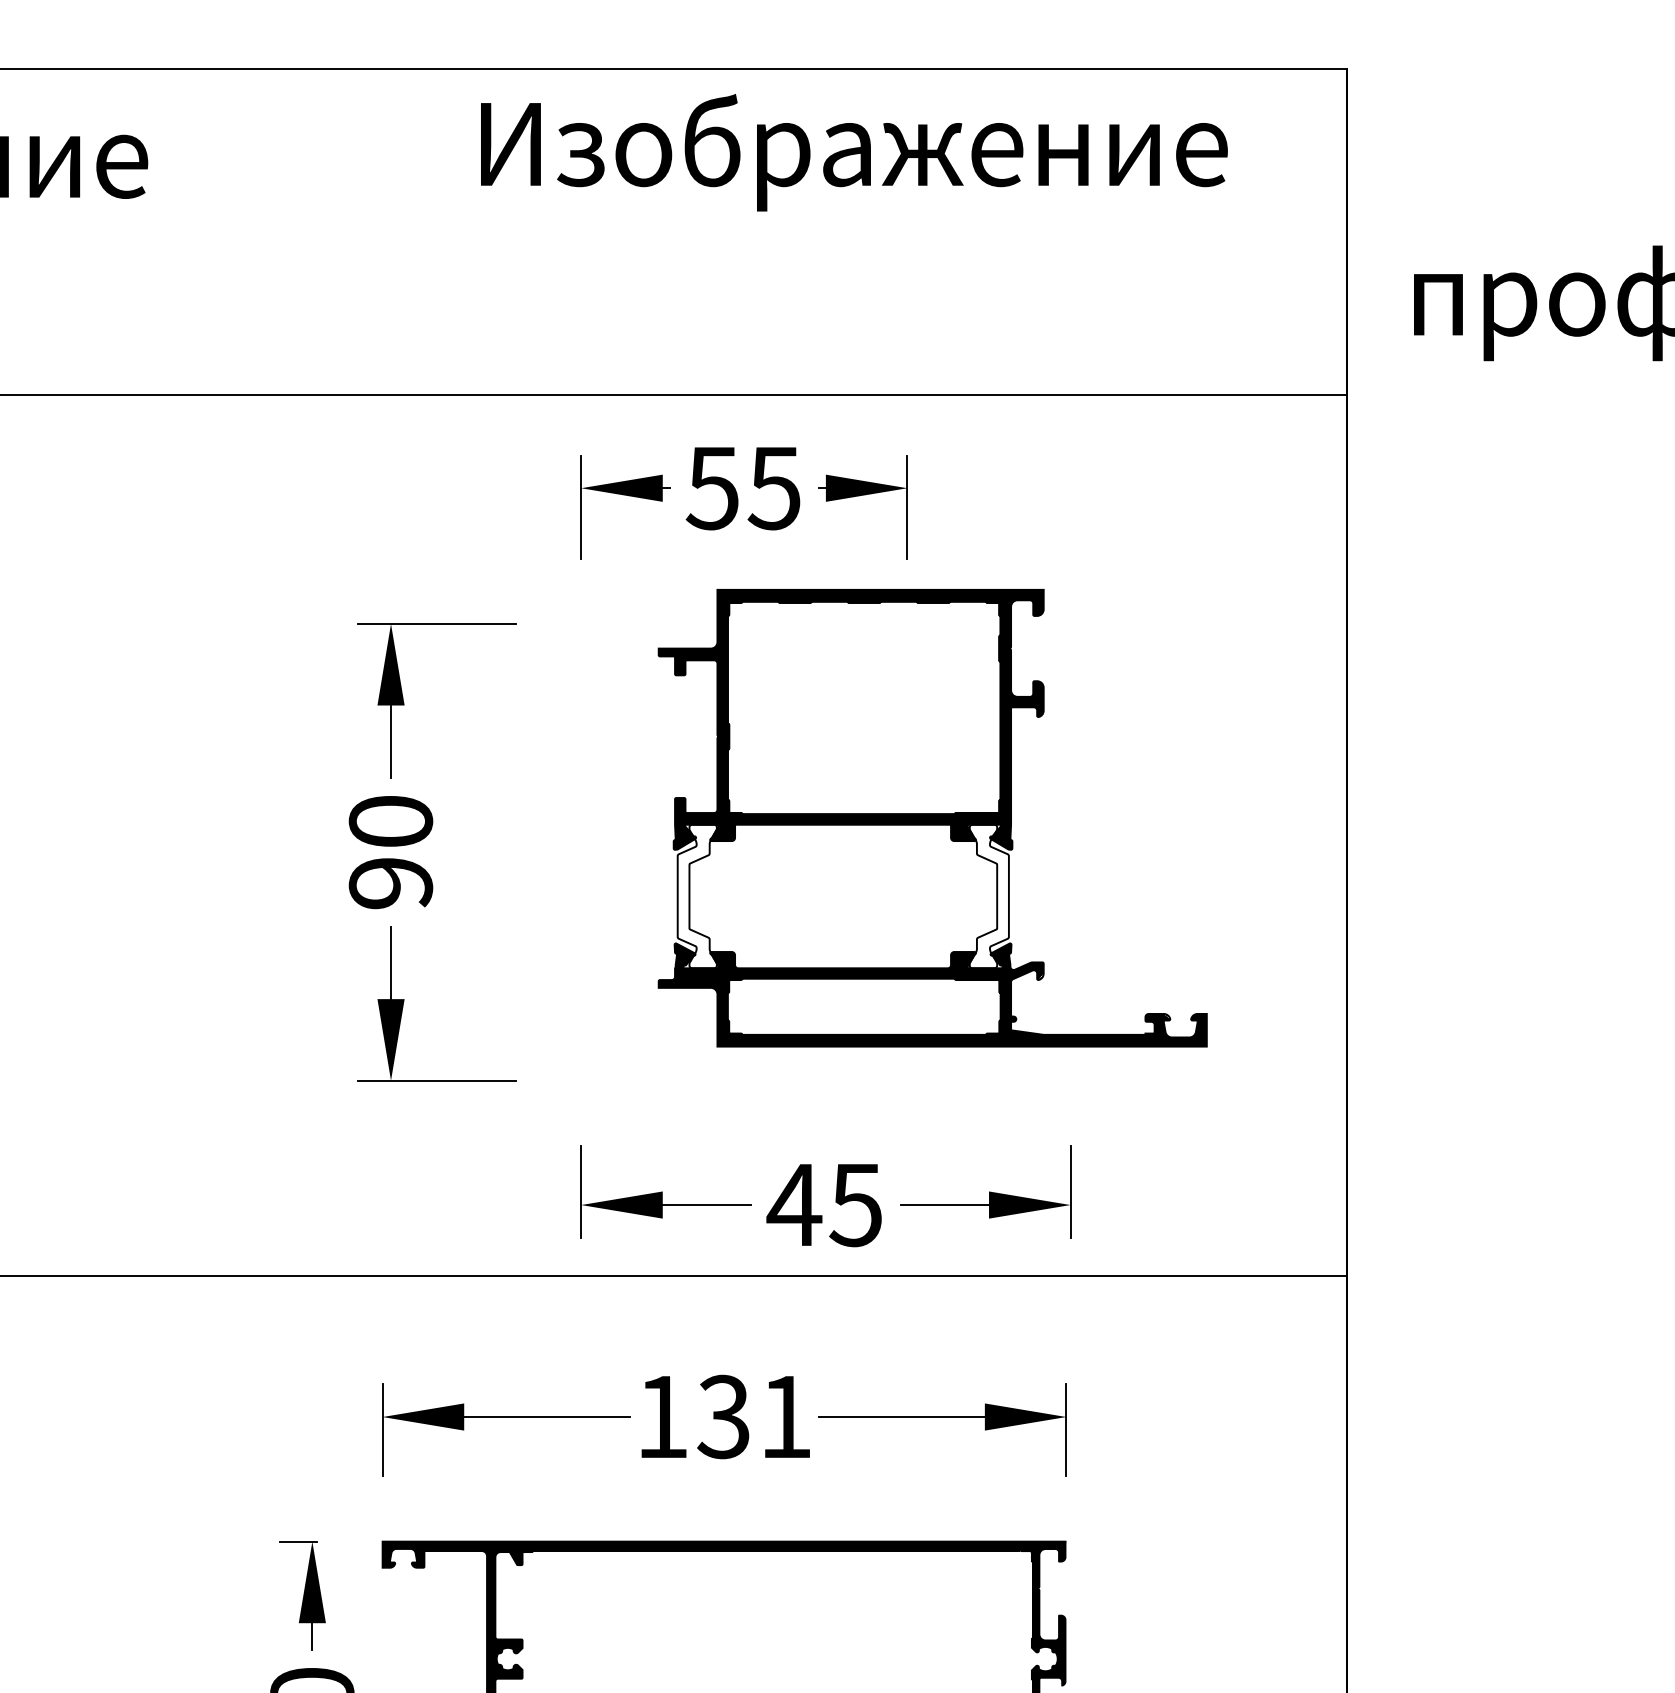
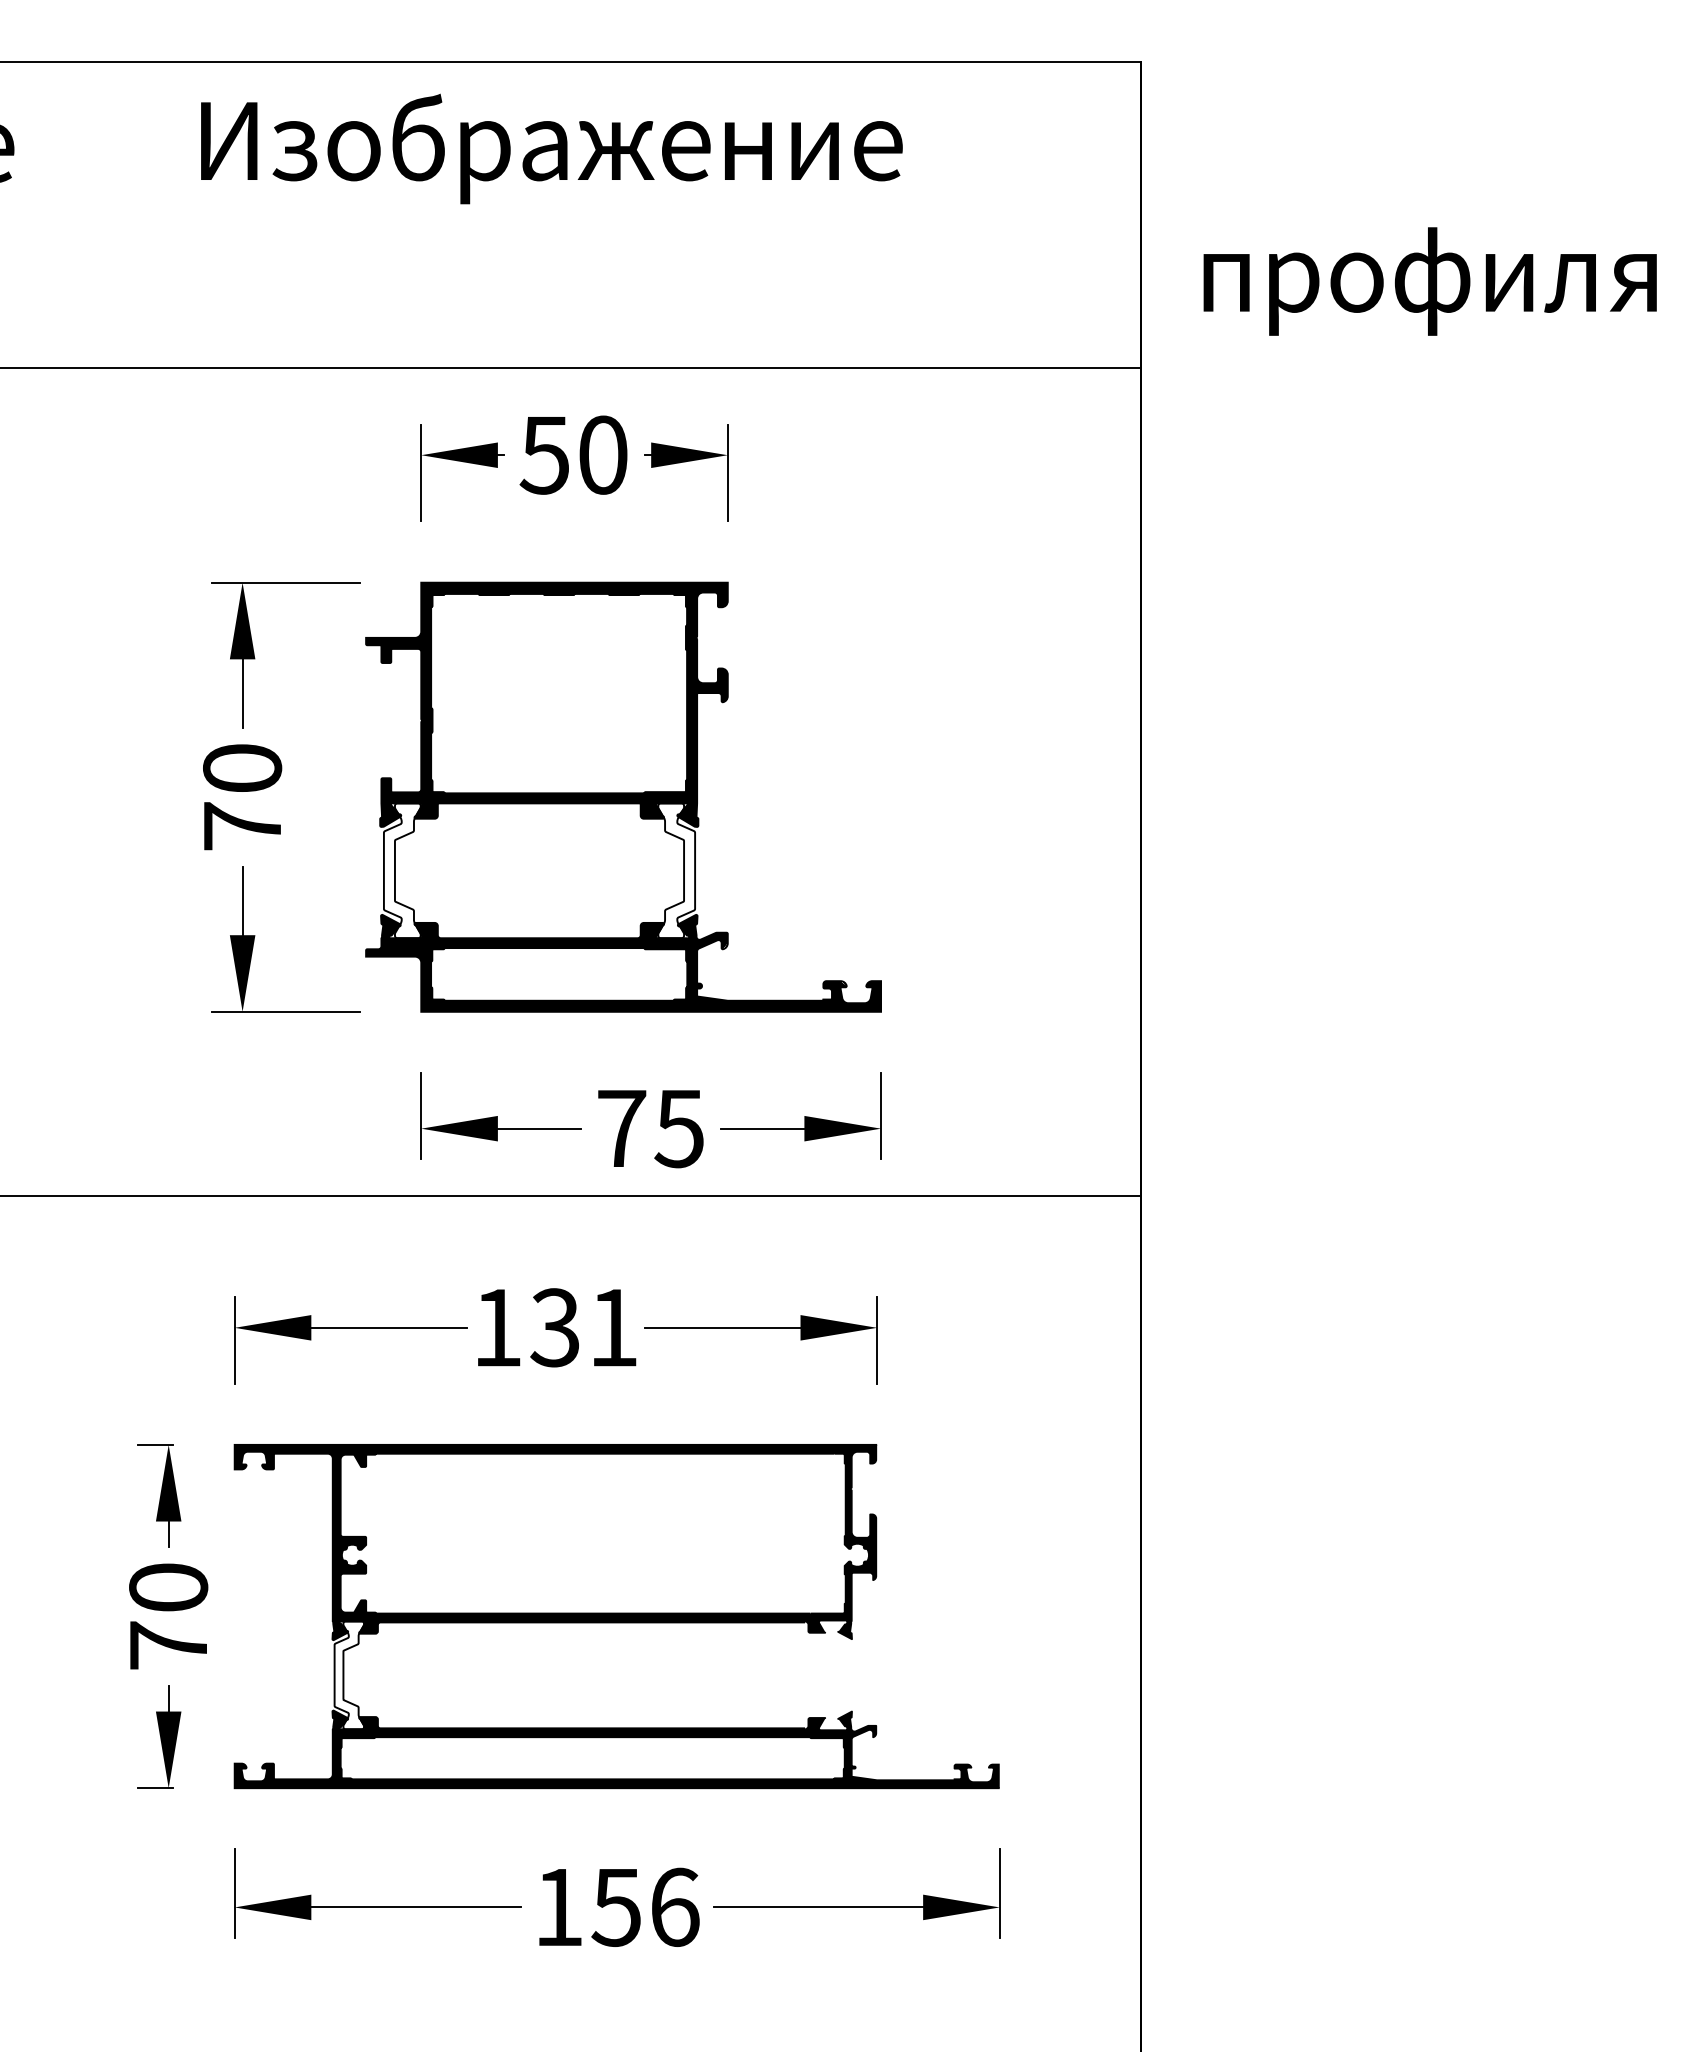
text: (853, 152) -> (551, 148), moved
text: (774, 487) -> (602, 454), 55 -> 50
part: (932, 817) -> (623, 796), moved
text: (390, 883) -> (242, 826), 90 -> 70
text: (794, 1204) -> (621, 1128), 45 -> 75

